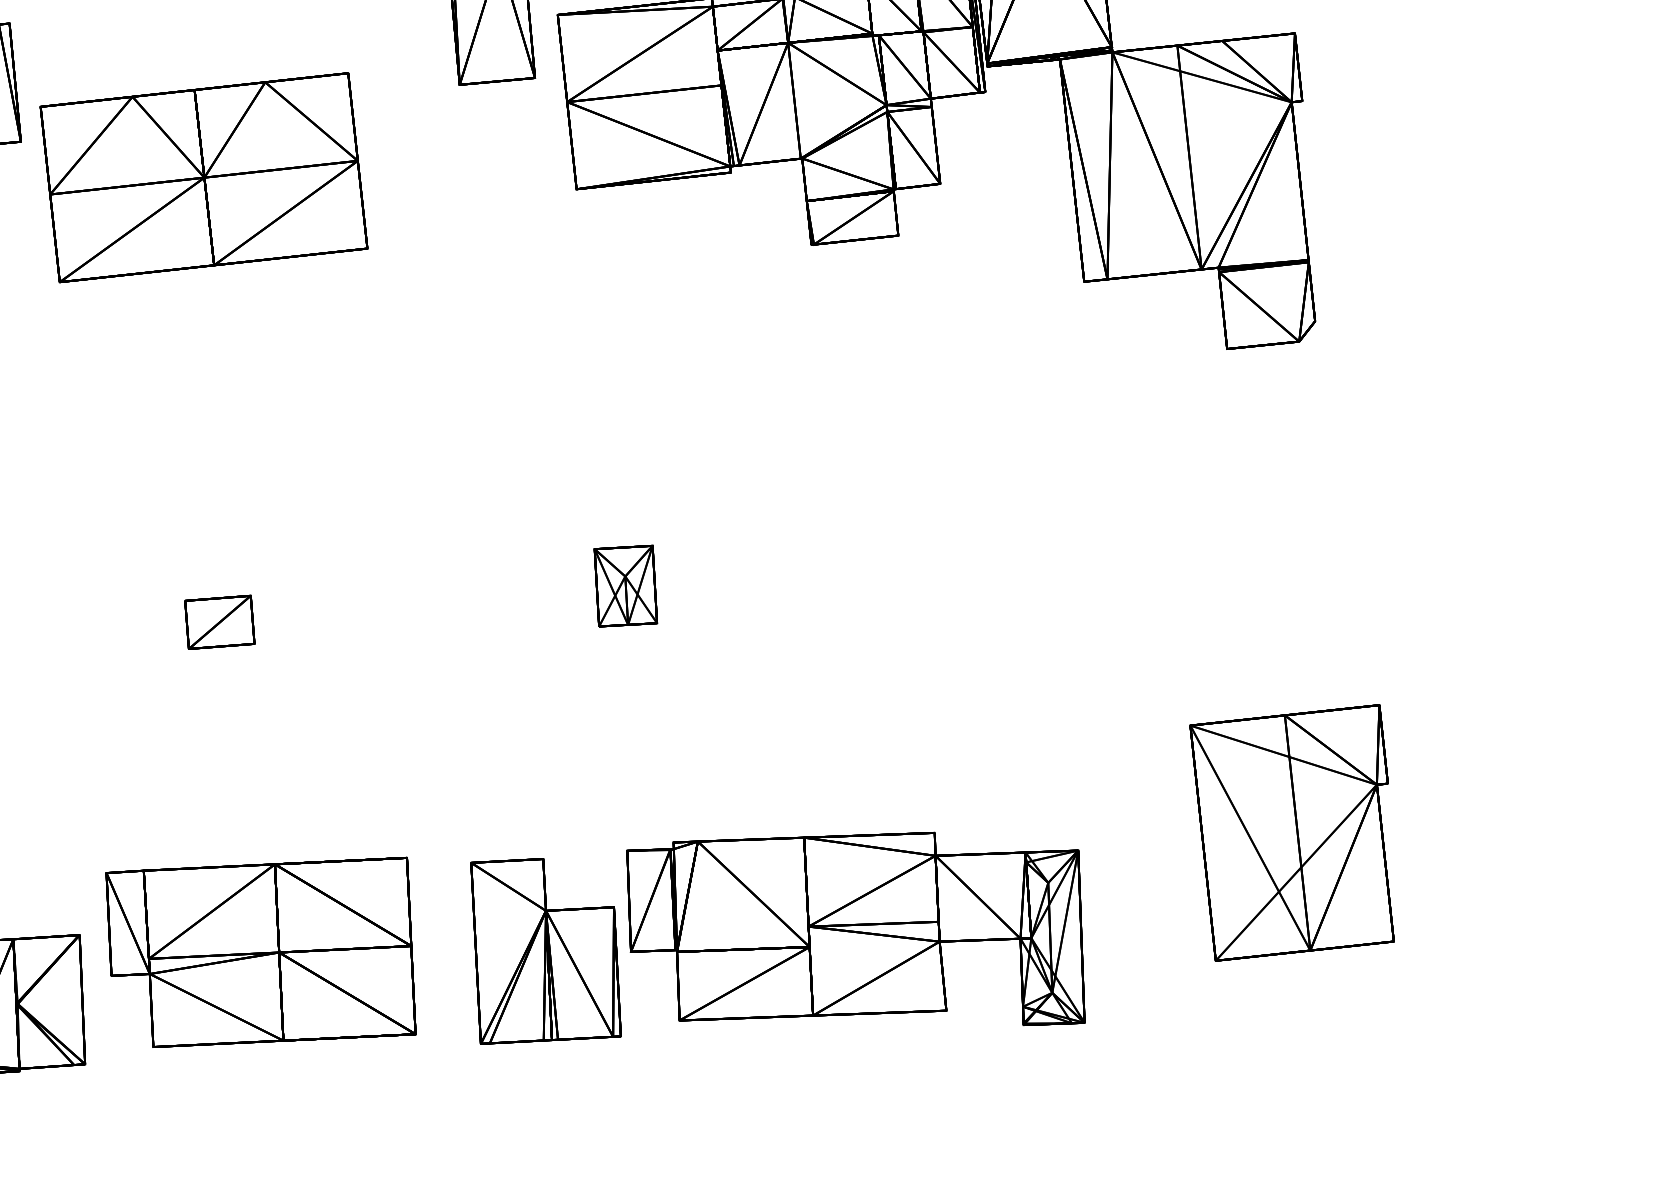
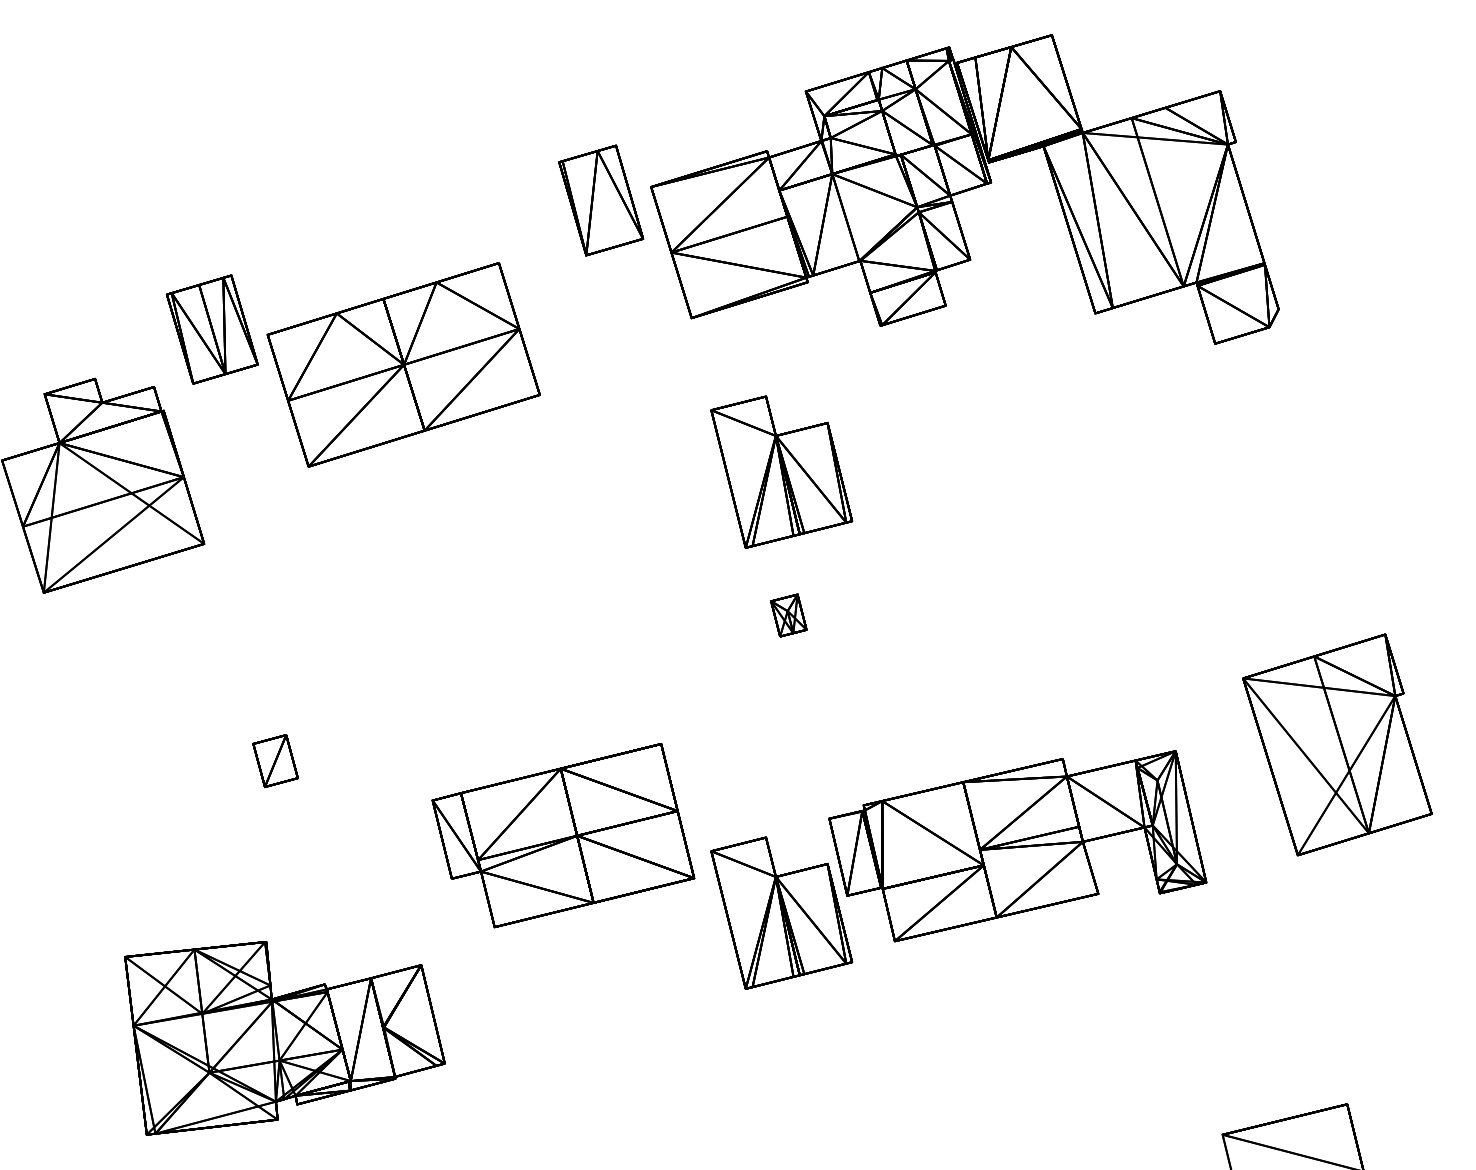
part: (651, 403) -> (781, 471), added
part: (625, 585) -> (788, 615), size x0.6
part: (219, 622) -> (482, 704), removed
part: (1292, 831) -> (1337, 744), moved
part: (262, 948) -> (563, 835), moved

